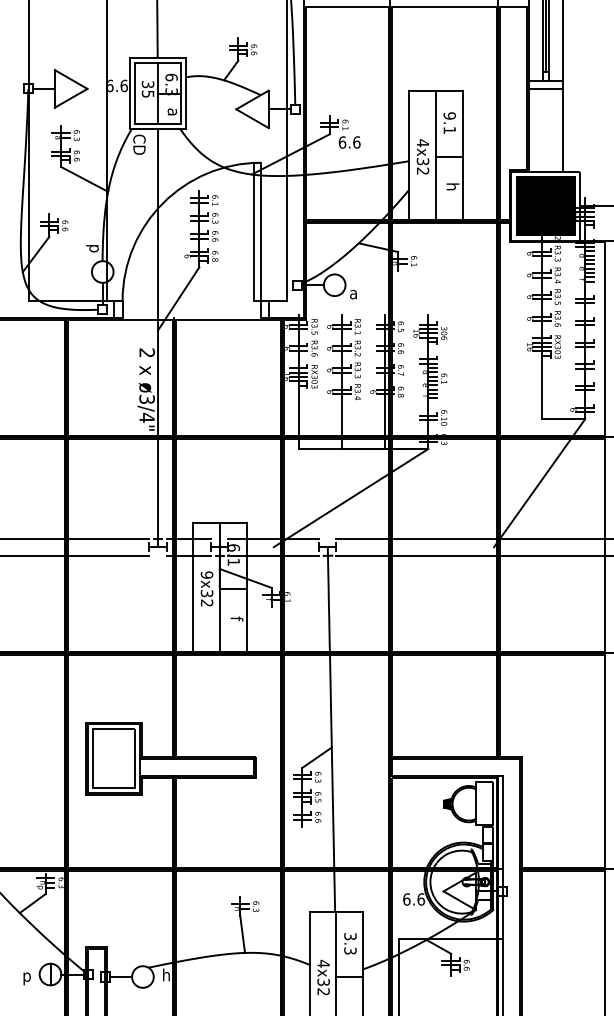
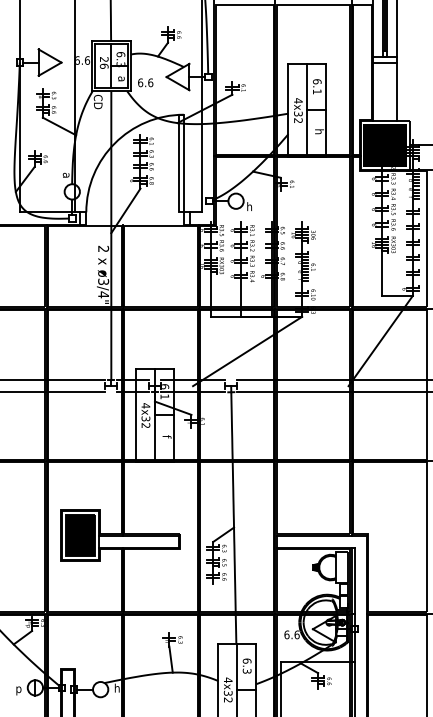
text: (147, 89) -> (103, 63), 35 -> 26
text: (449, 115) -> (317, 81), 9.1 -> 6.1
text: (349, 142) -> (145, 82), moved
text: (92, 248) -> (65, 175), p -> a
text: (353, 292) -> (249, 206), a -> h
text: (206, 574) -> (145, 405), 9x32 -> 4x32
fill: (113, 758) -> (79, 535), added
text: (350, 936) -> (247, 661), 3.3 -> 6.3

